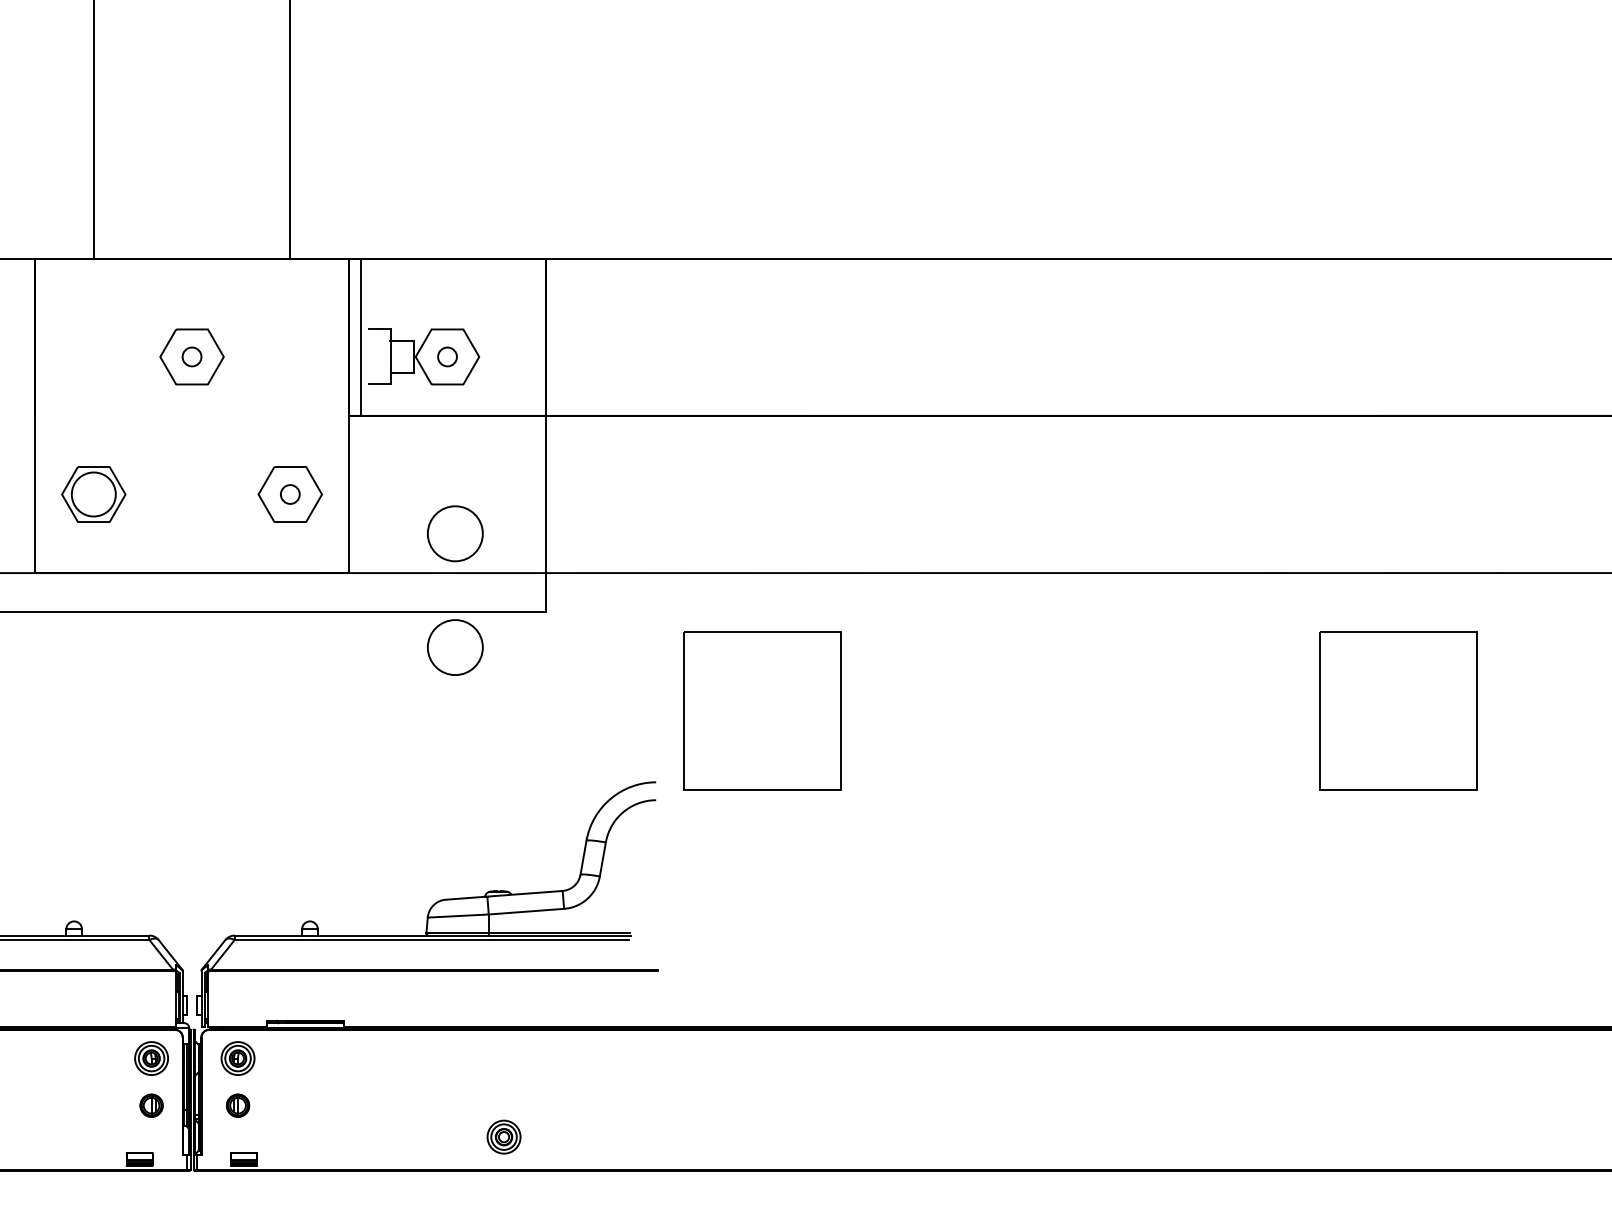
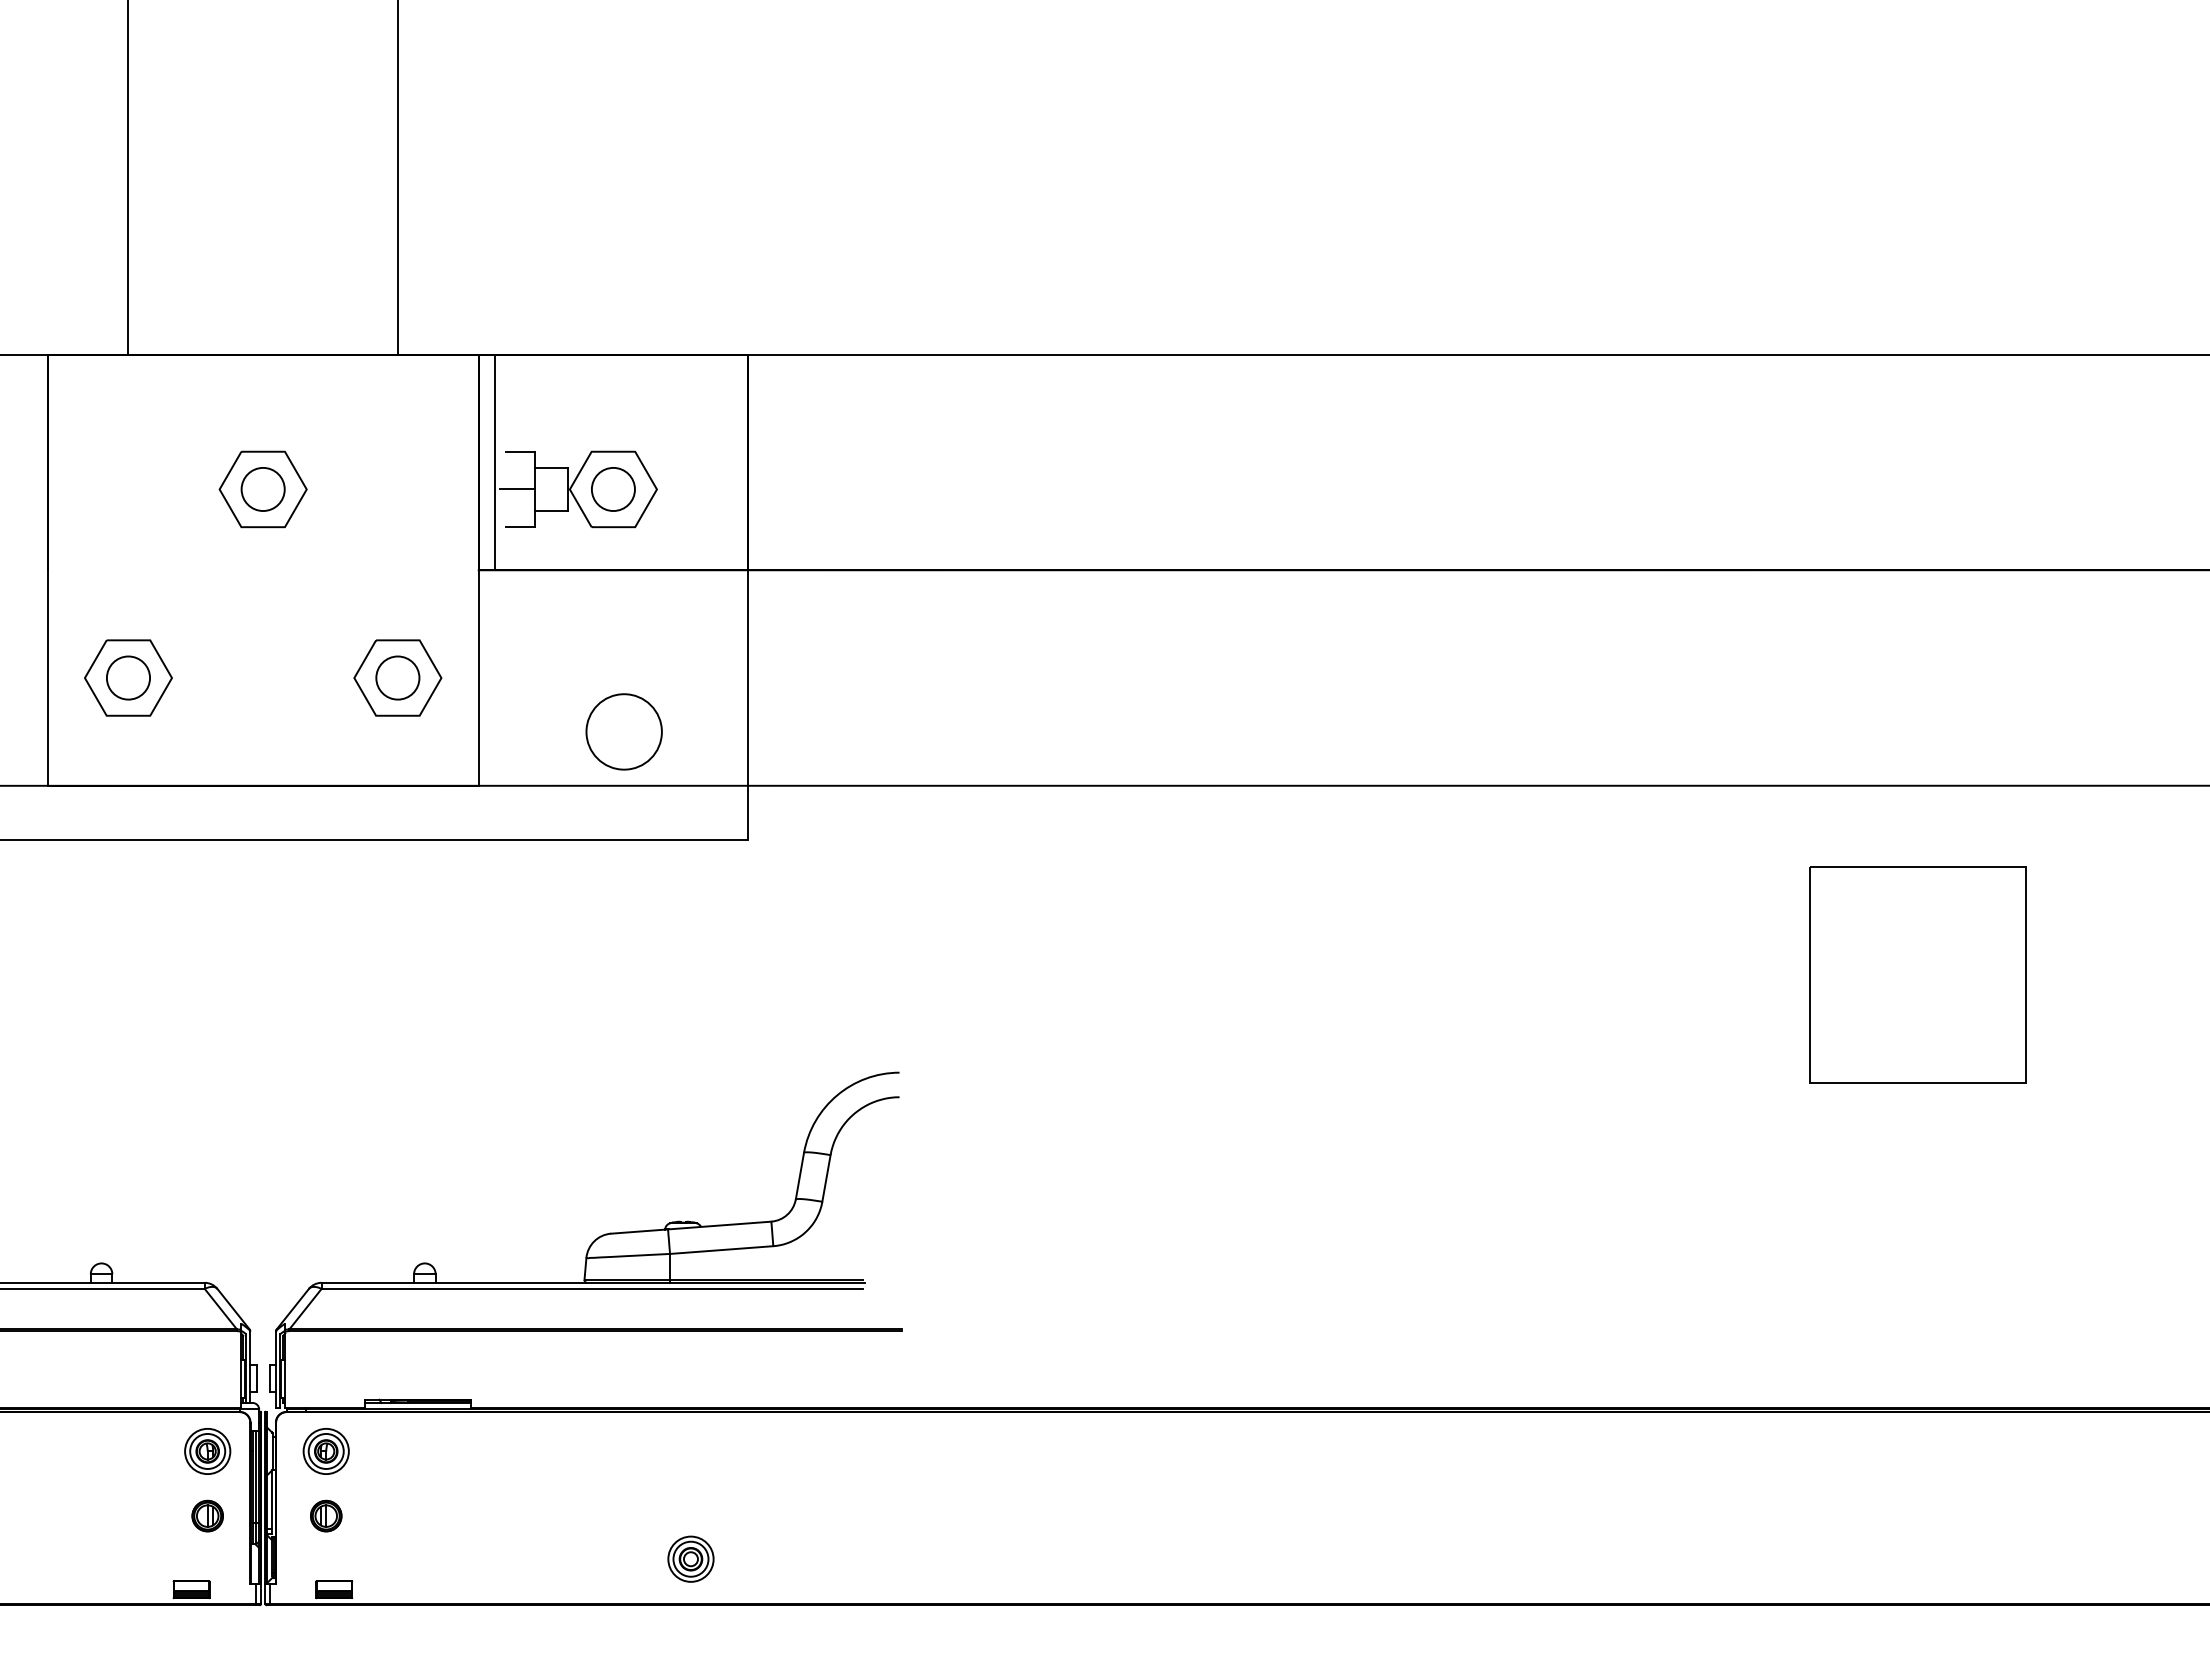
circle: (191, 356) -> (262, 489), size x1.67
line: (377, 356) -> (517, 489), added
circle: (447, 356) -> (613, 489), size x1.67
circle: (93, 494) -> (128, 677), size x0.71
circle: (290, 494) -> (397, 677), size x1.67
circle: (454, 647) -> (623, 887), removed
part: (762, 710) -> (1045, 974), removed

